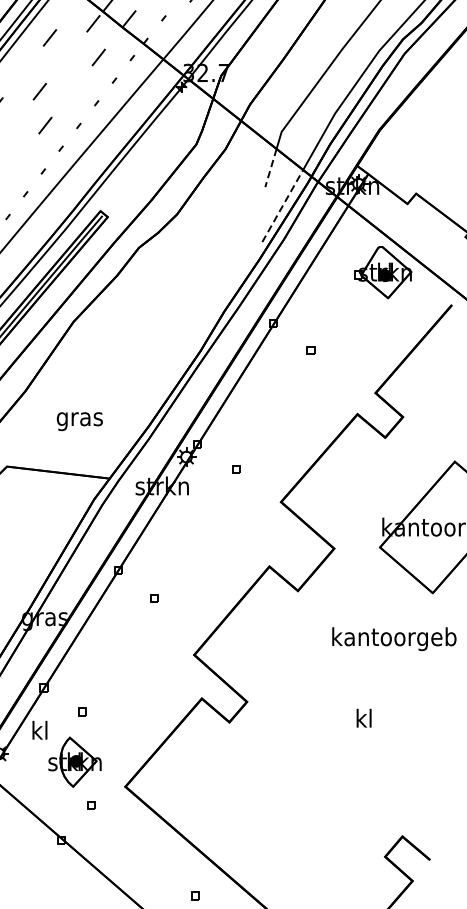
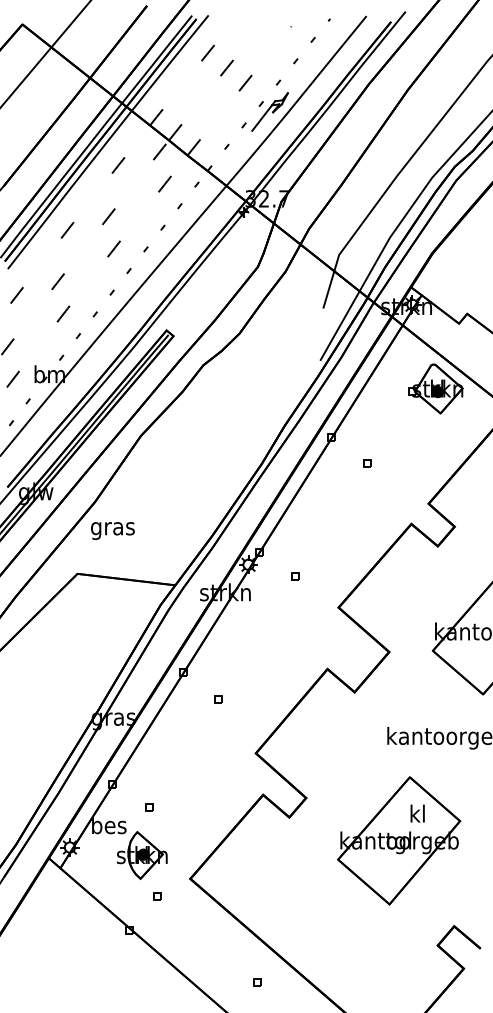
line: (270, 168) -> (328, 289), dashed -> solid
line: (283, 205) -> (340, 325), dashed -> solid
text: (79, 421) -> (112, 530), moved
text: (40, 730) -> (109, 825), kl -> bes
part: (345, 746) -> (399, 840), added

